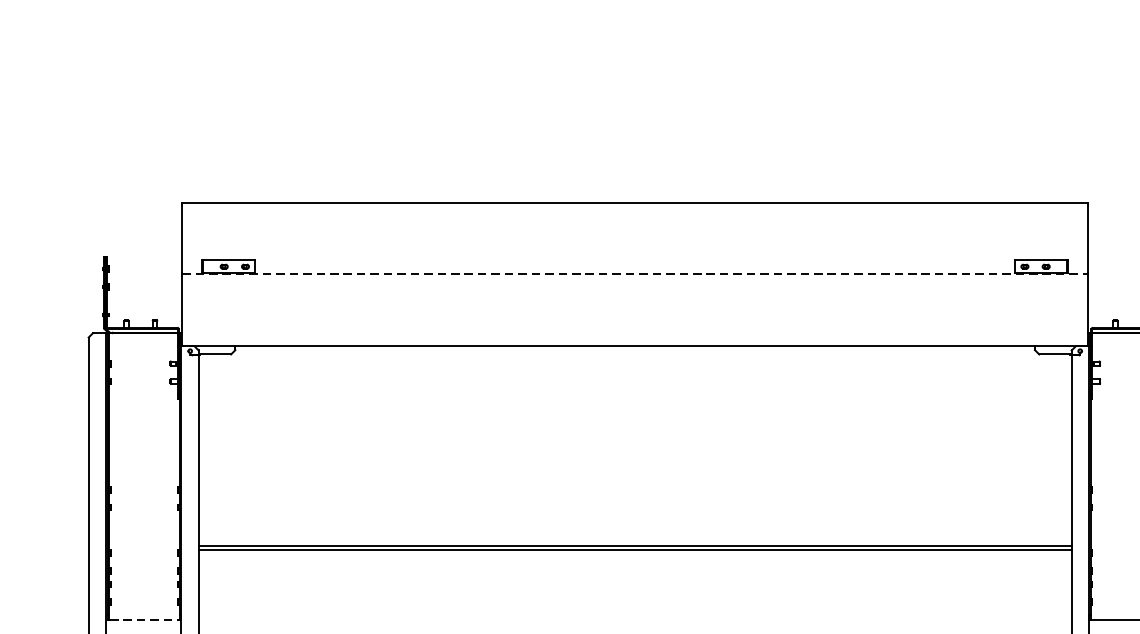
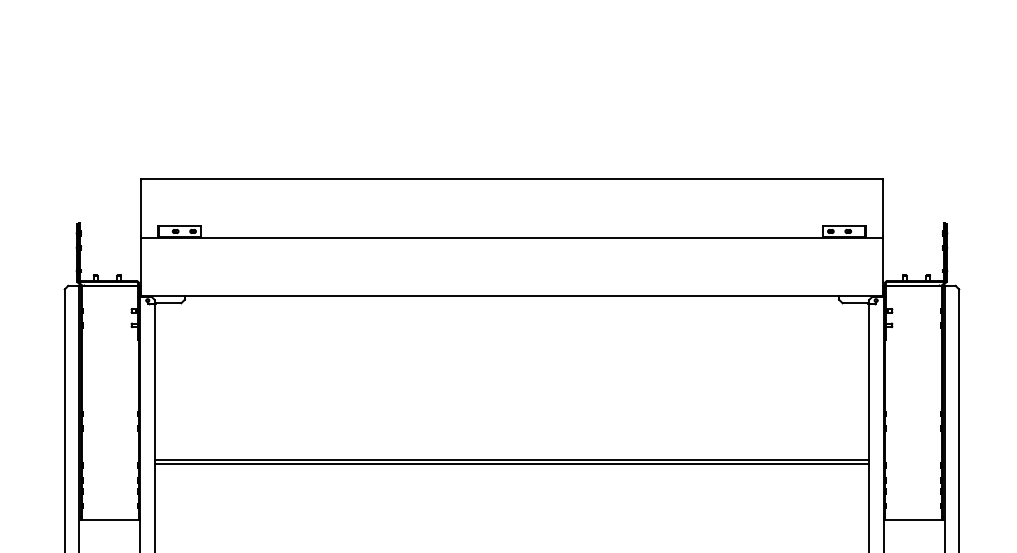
line: (634, 274) -> (511, 237), dashed -> solid
line: (145, 619) -> (111, 520), dashed -> solid

